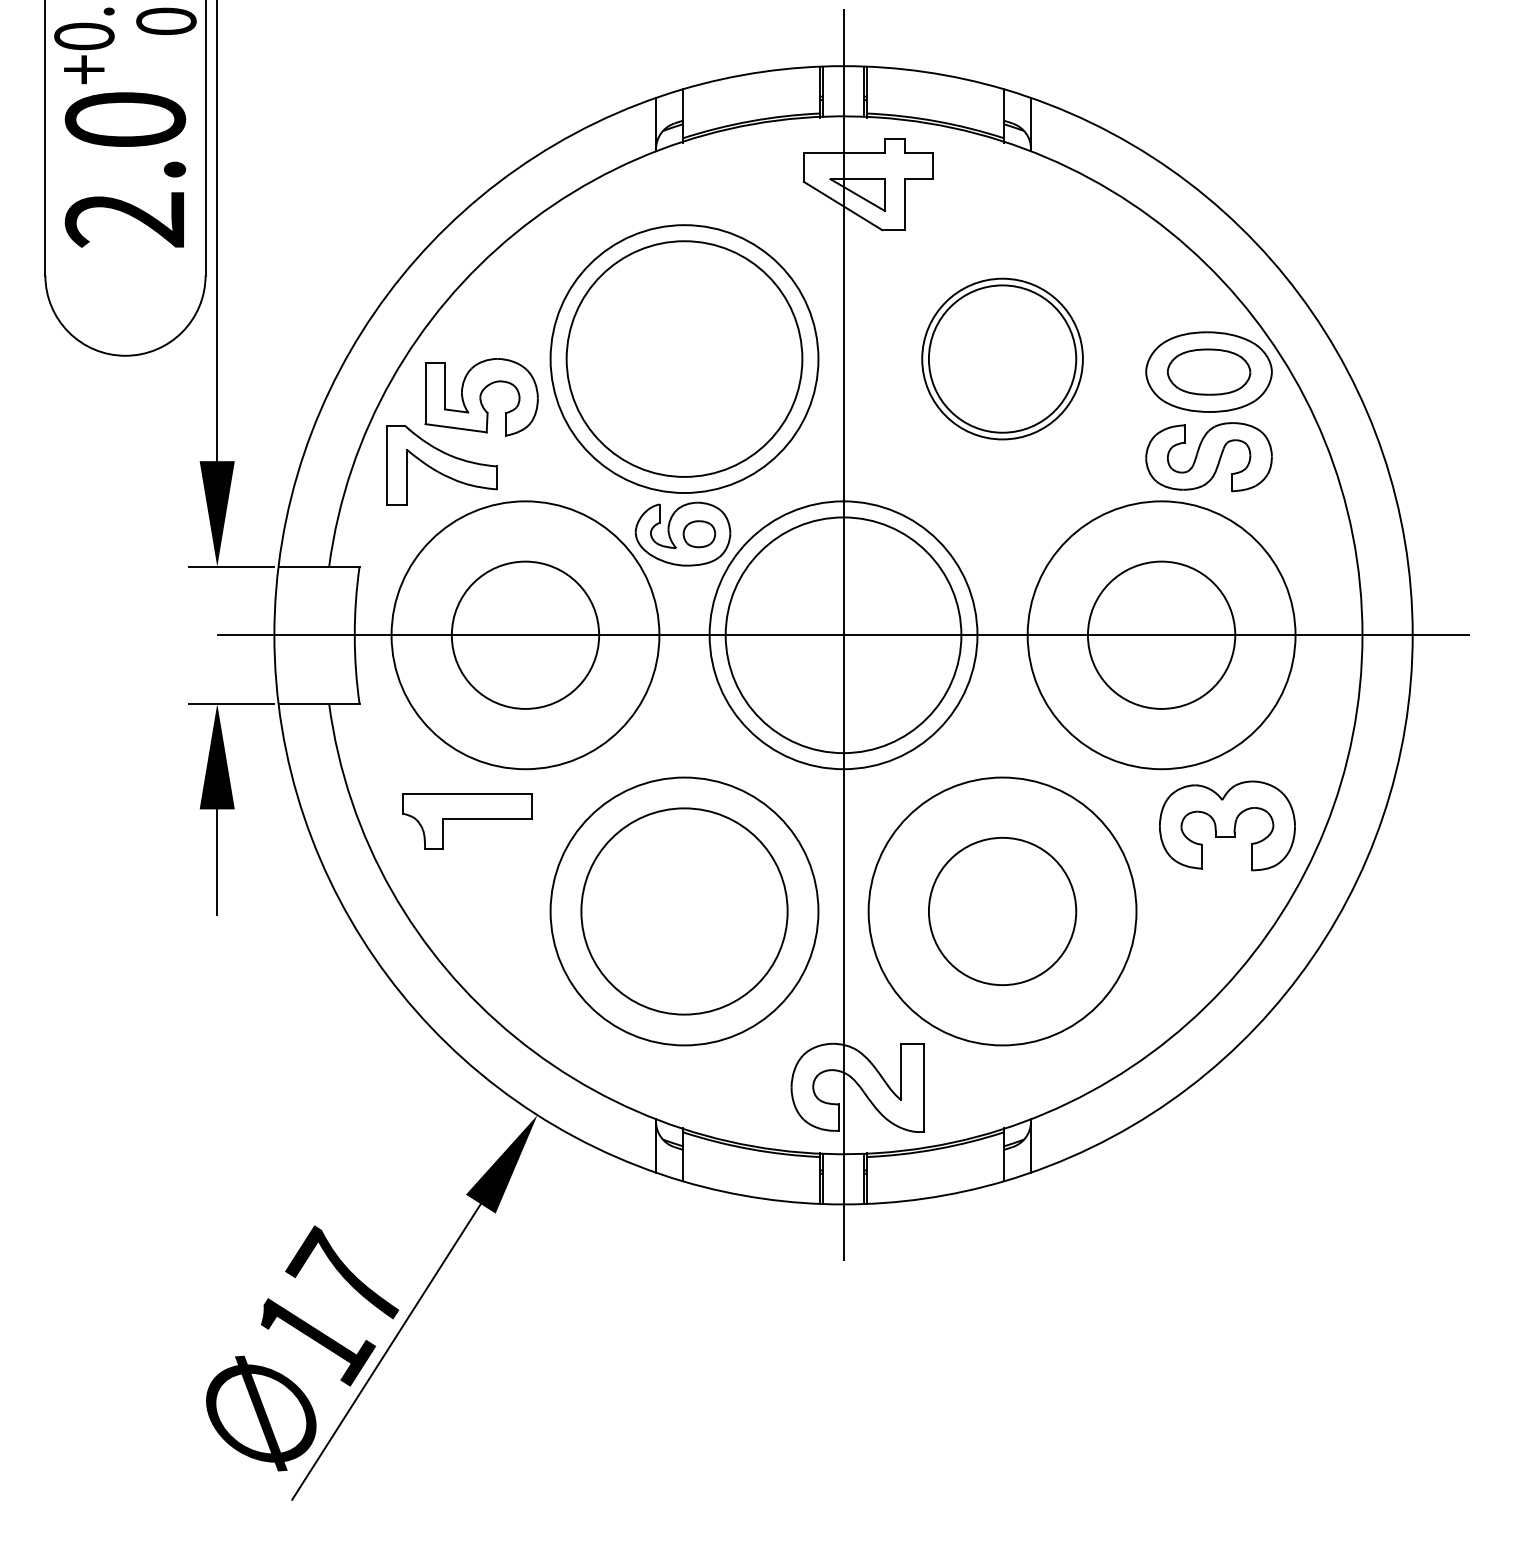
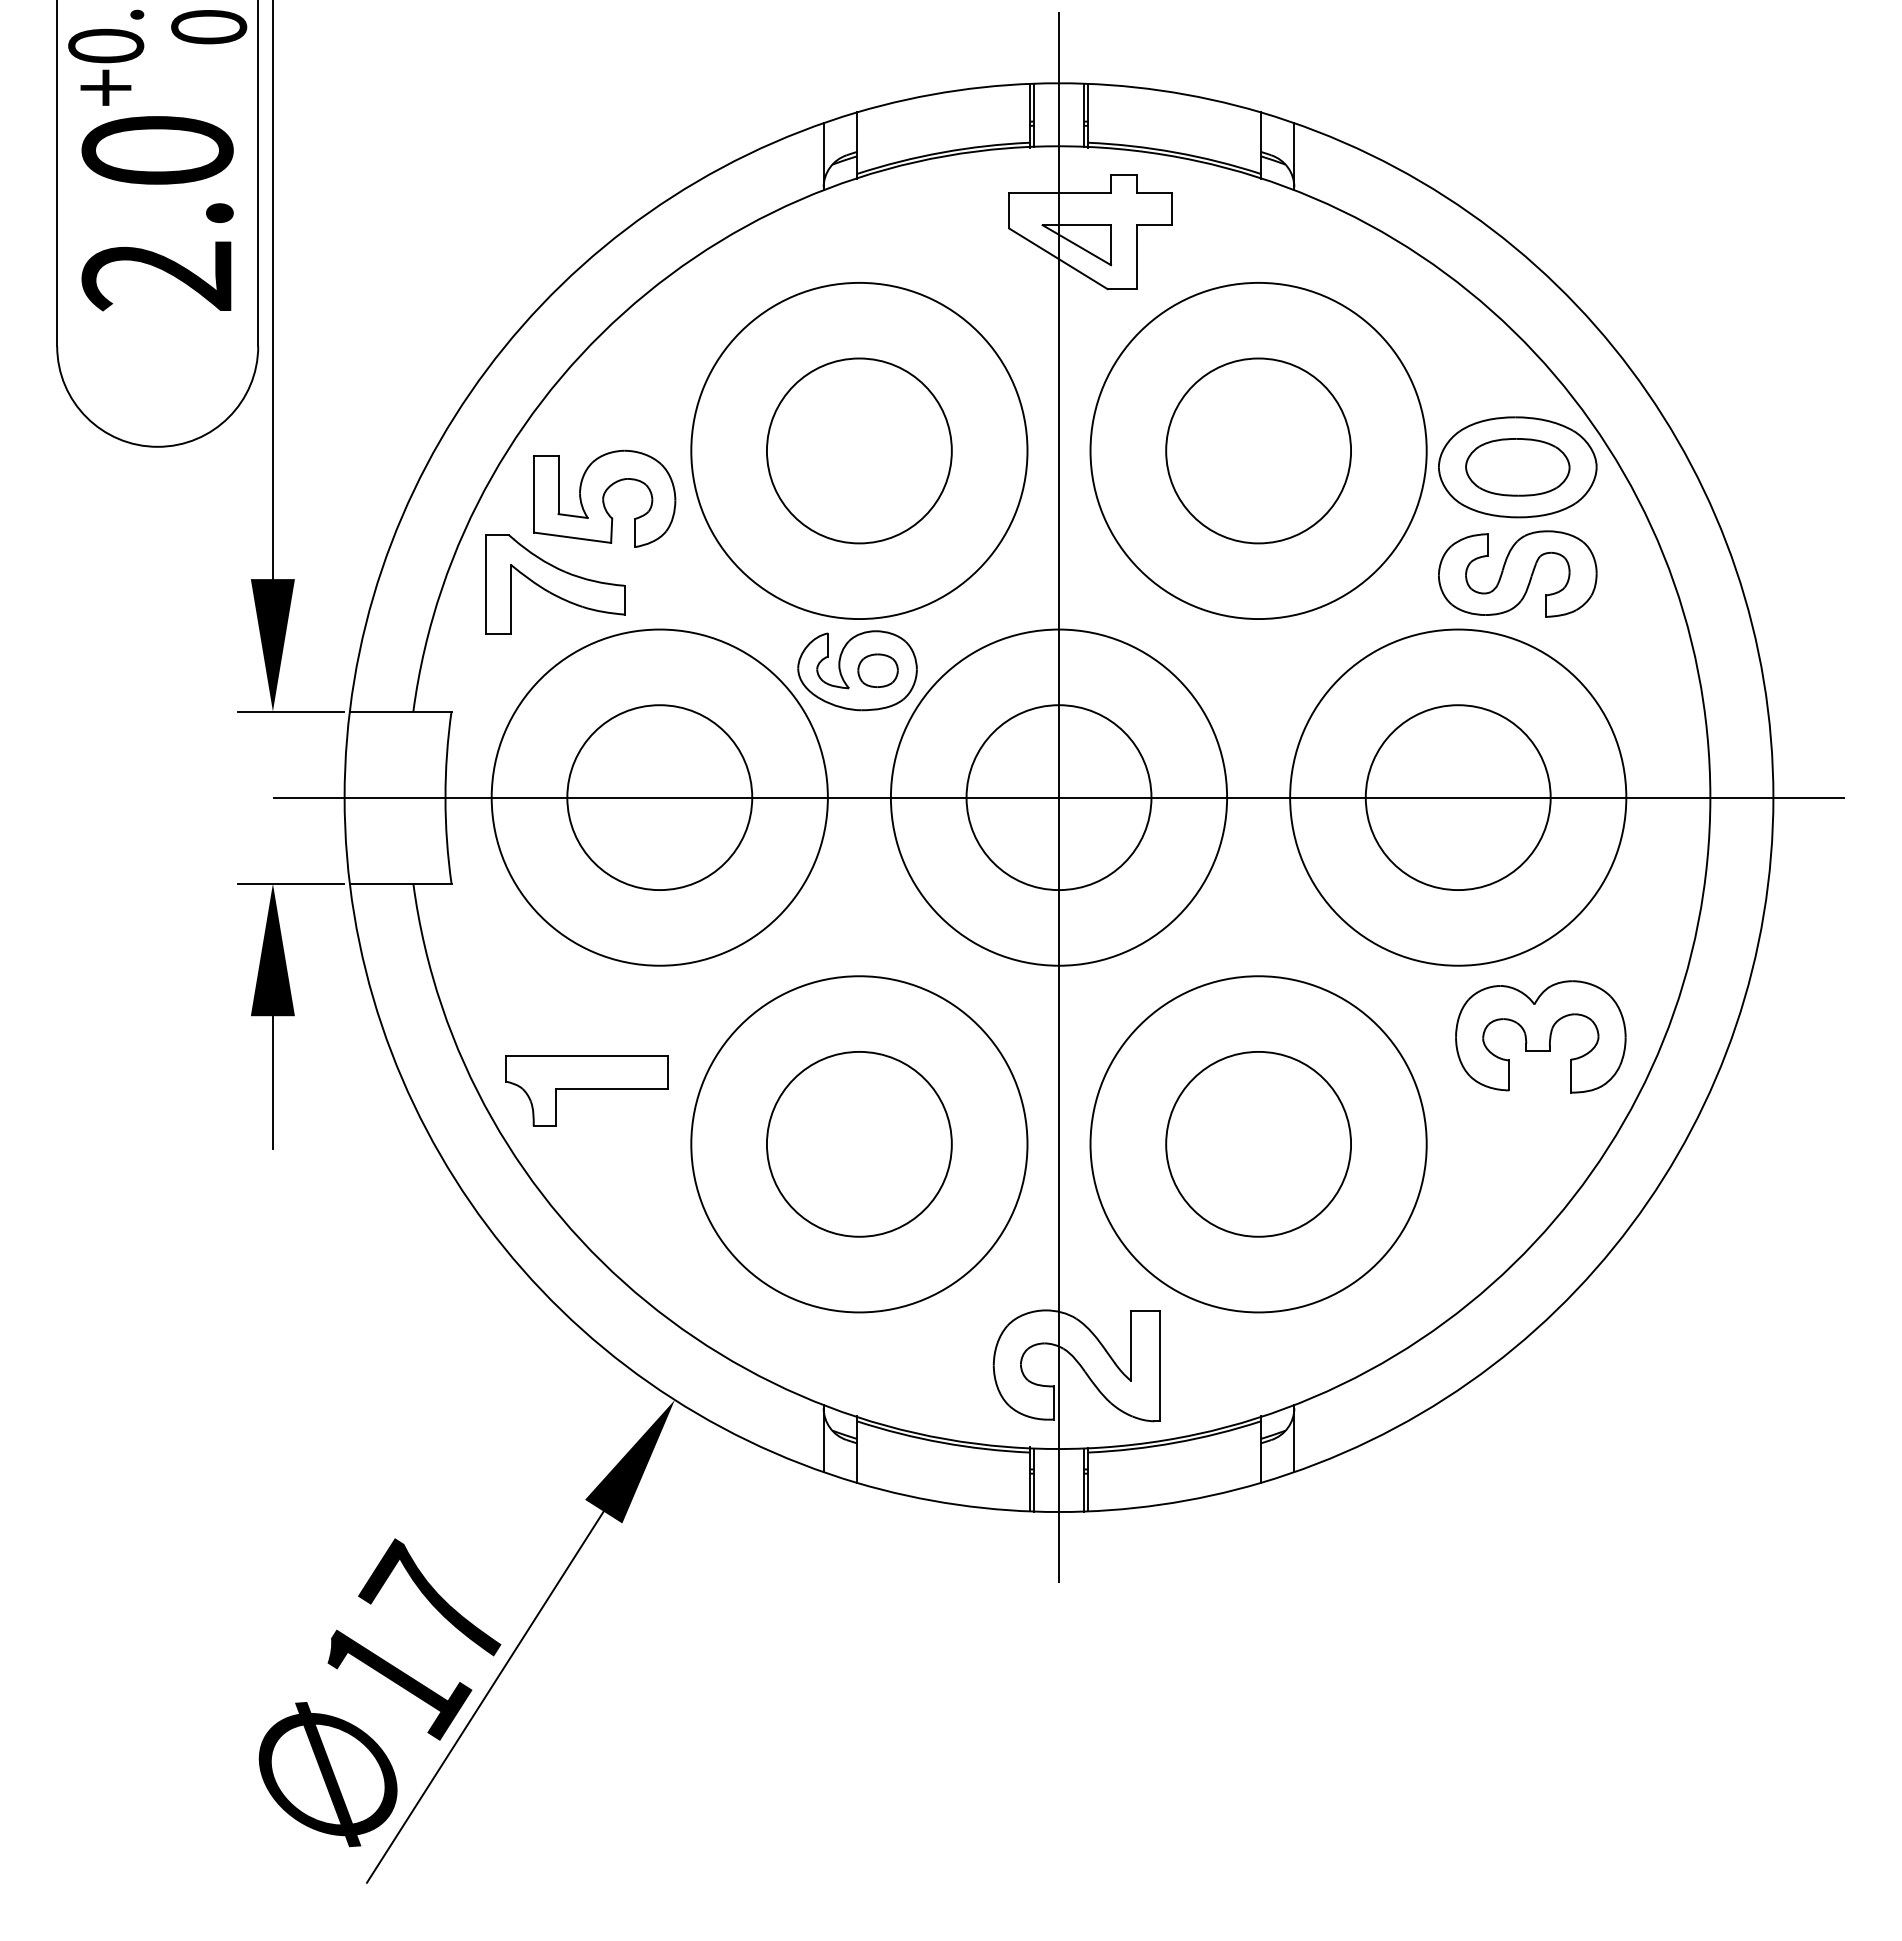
circle: (683, 358) -> (858, 450), size x0.62
circle: (1002, 358) -> (1258, 450), size x1.67
circle: (843, 635) -> (1058, 797), size x0.62
part: (467, 820) -> (586, 1090), moved
circle: (683, 910) -> (858, 1143), size x0.71

